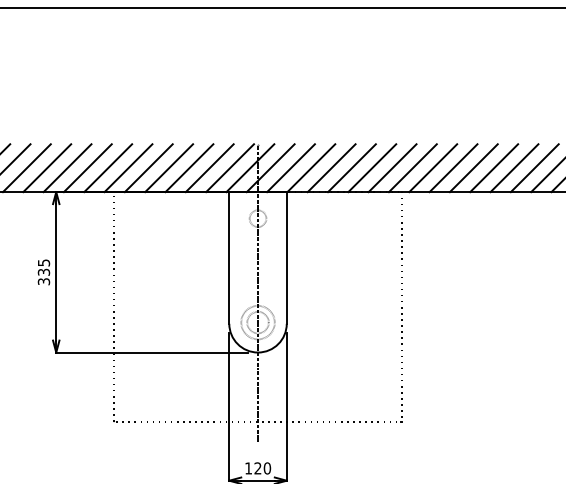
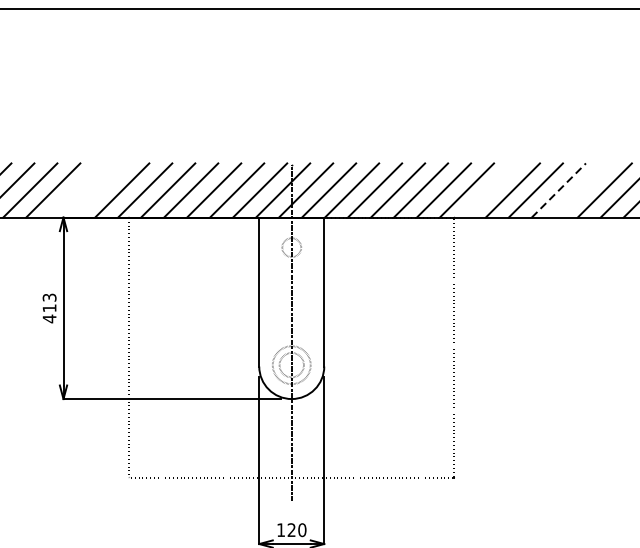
line: (67, 168) -> (76, 190), removed
line: (87, 168) -> (98, 190), removed
line: (433, 168) -> (490, 190), removed
line: (494, 168) -> (559, 190), solid -> dashed
line: (514, 168) -> (581, 190), removed
text: (43, 272) -> (49, 308), 335 -> 413

